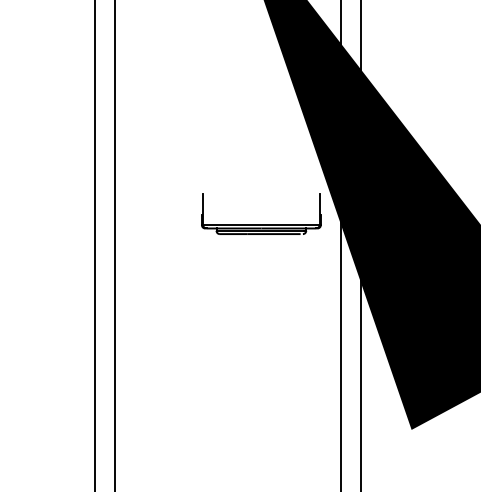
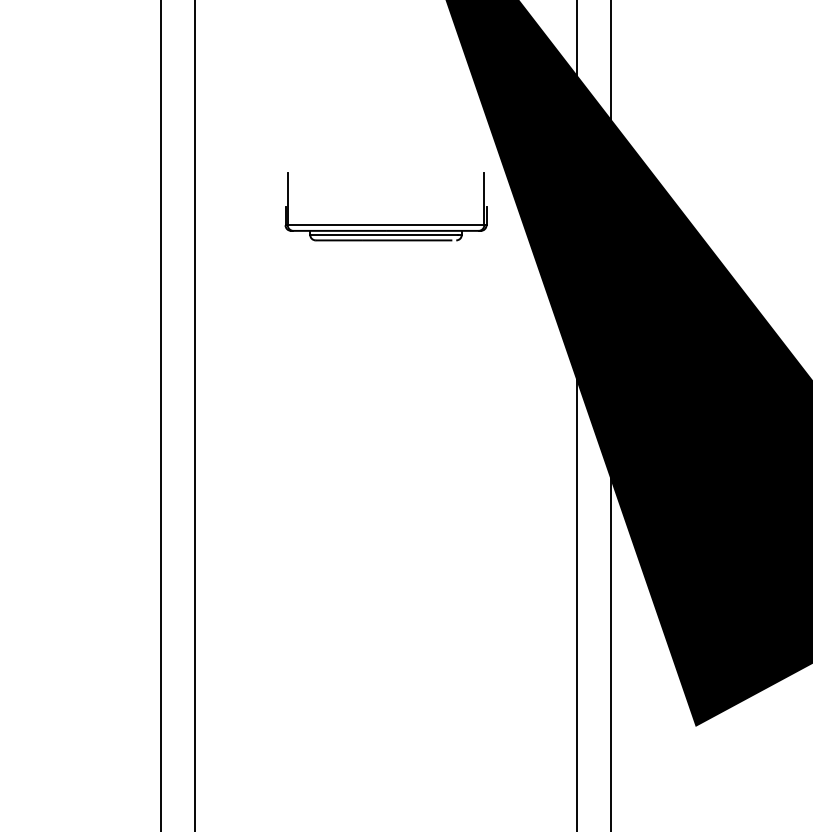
part: (261, 224) -> (386, 224), moved

